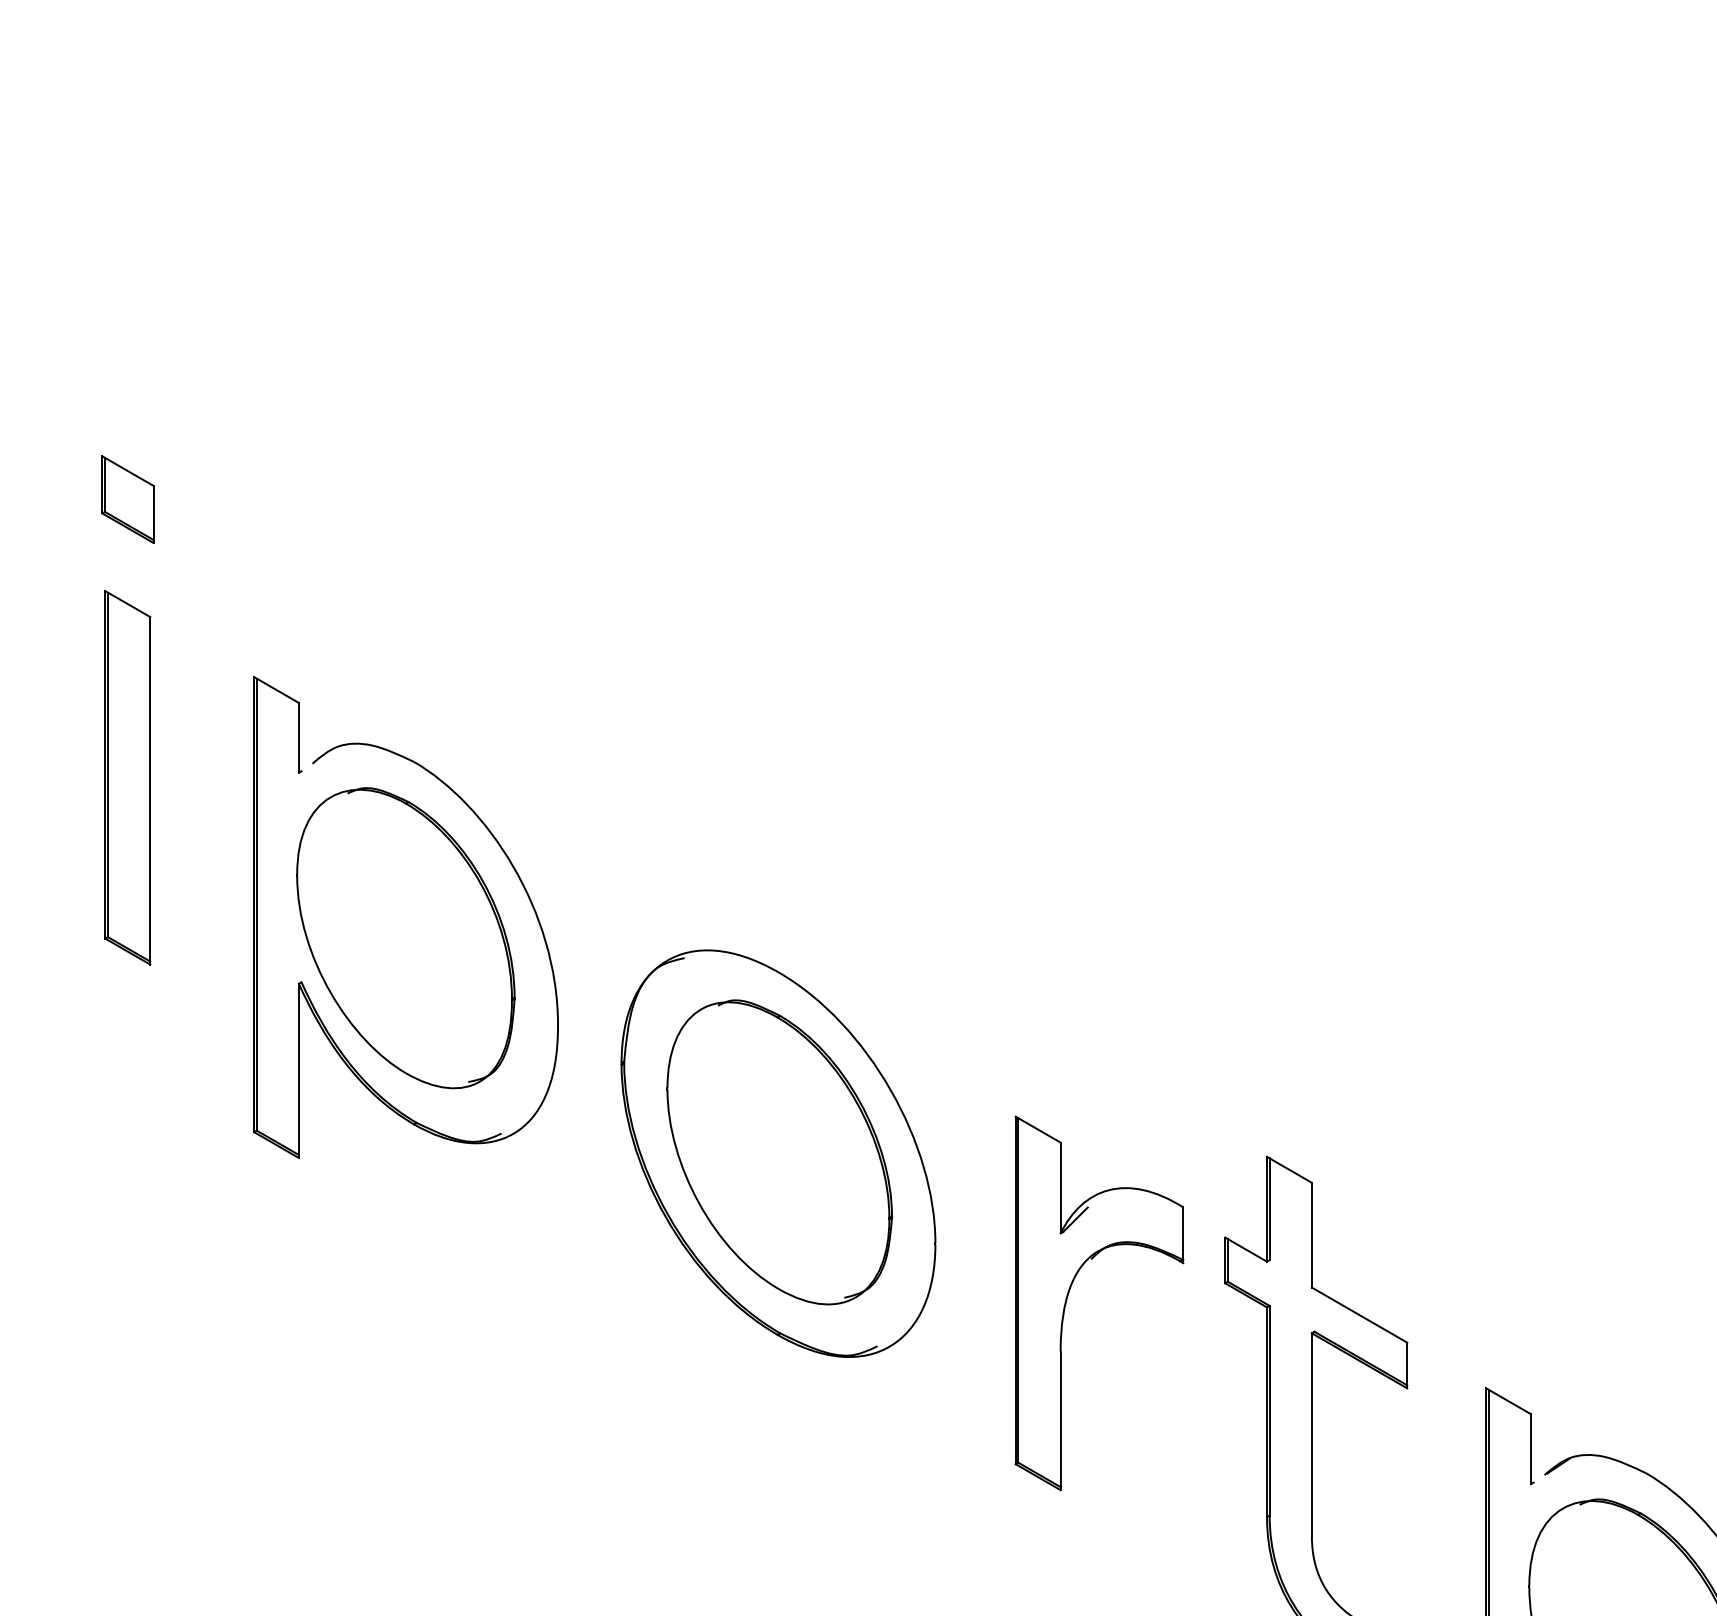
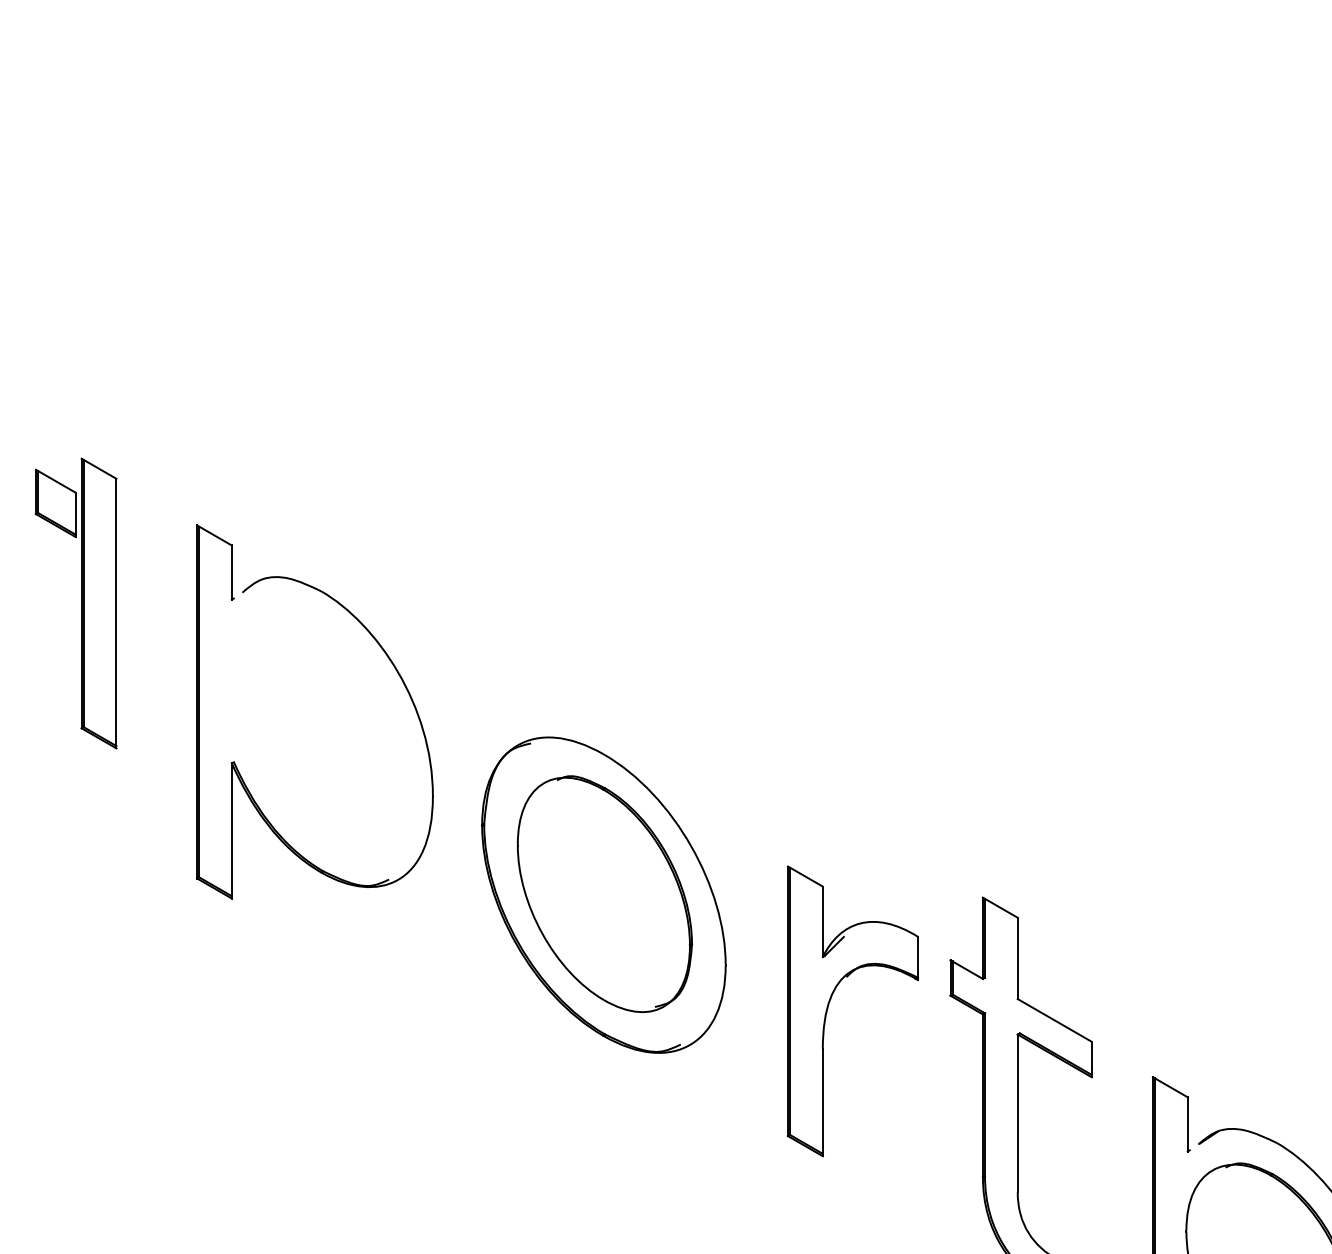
part: (127, 499) -> (55, 503), moved
part: (405, 938) -> (314, 728), removed

